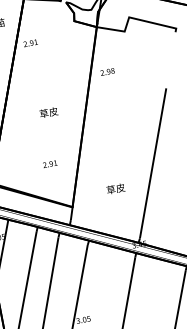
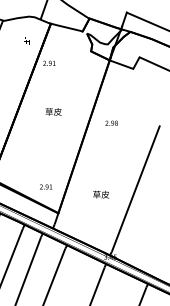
text: (107, 71) -> (111, 122), moved
text: (48, 112) -> (53, 111), moved
text: (50, 163) -> (46, 186), moved
text: (116, 188) -> (101, 194), moved

